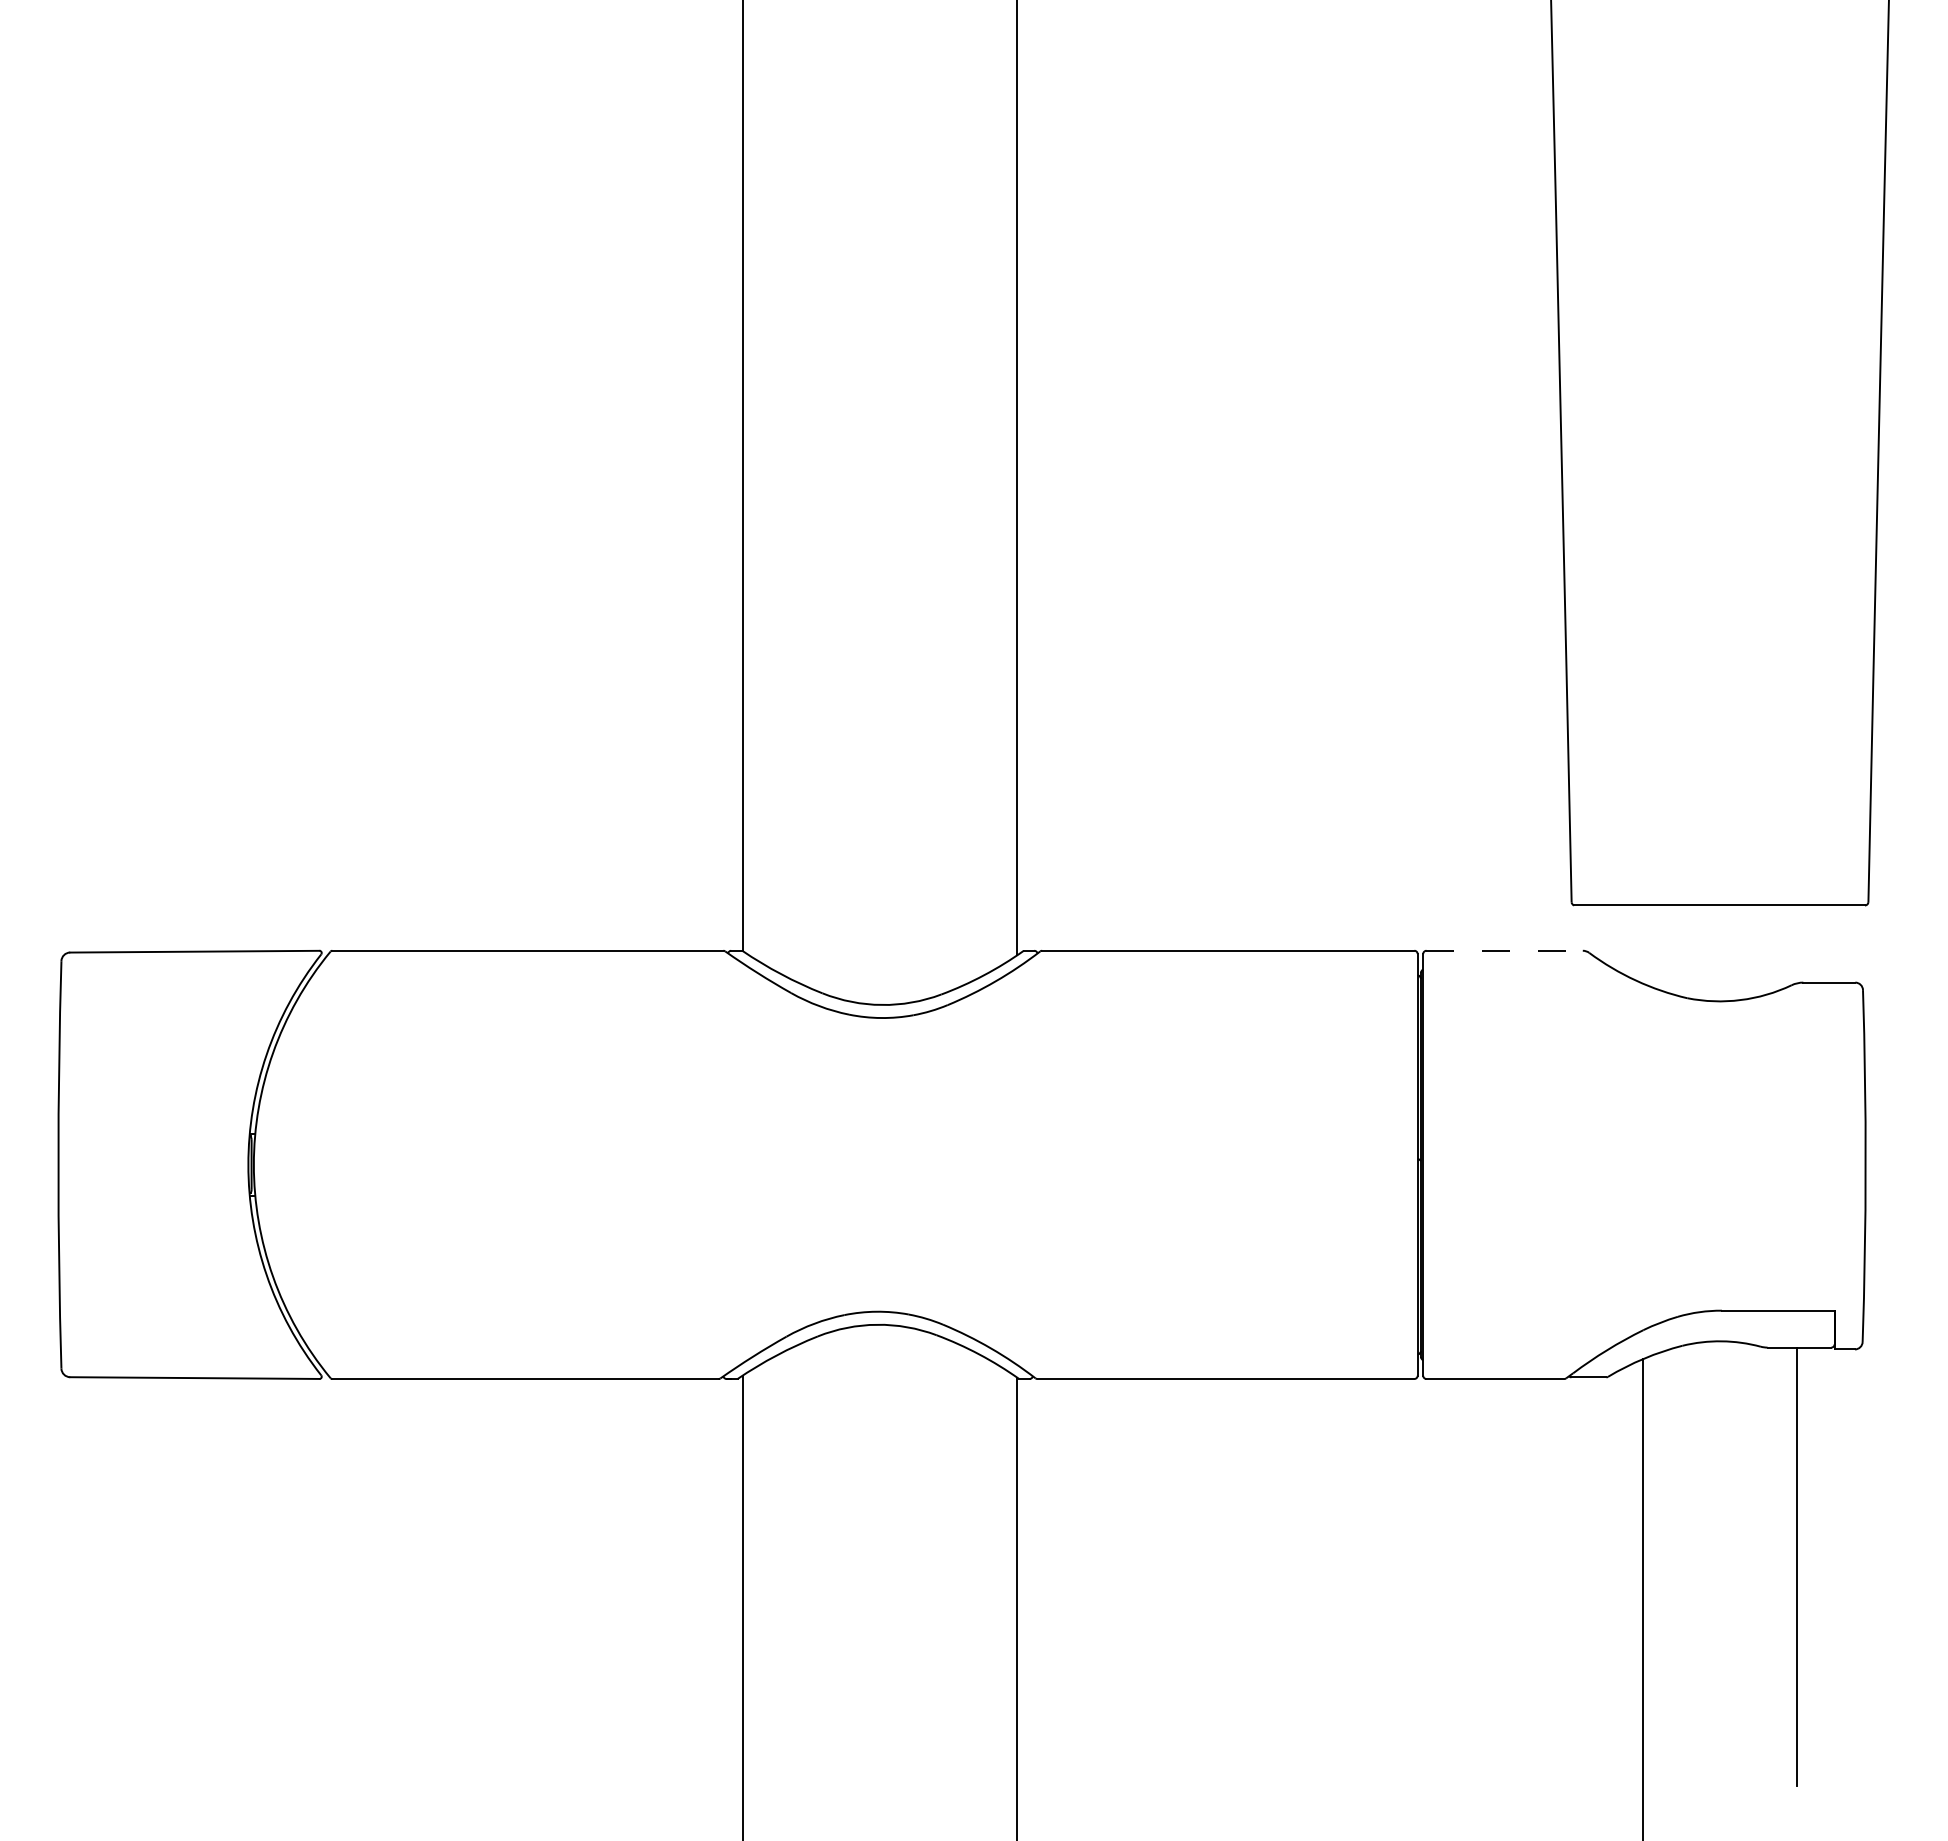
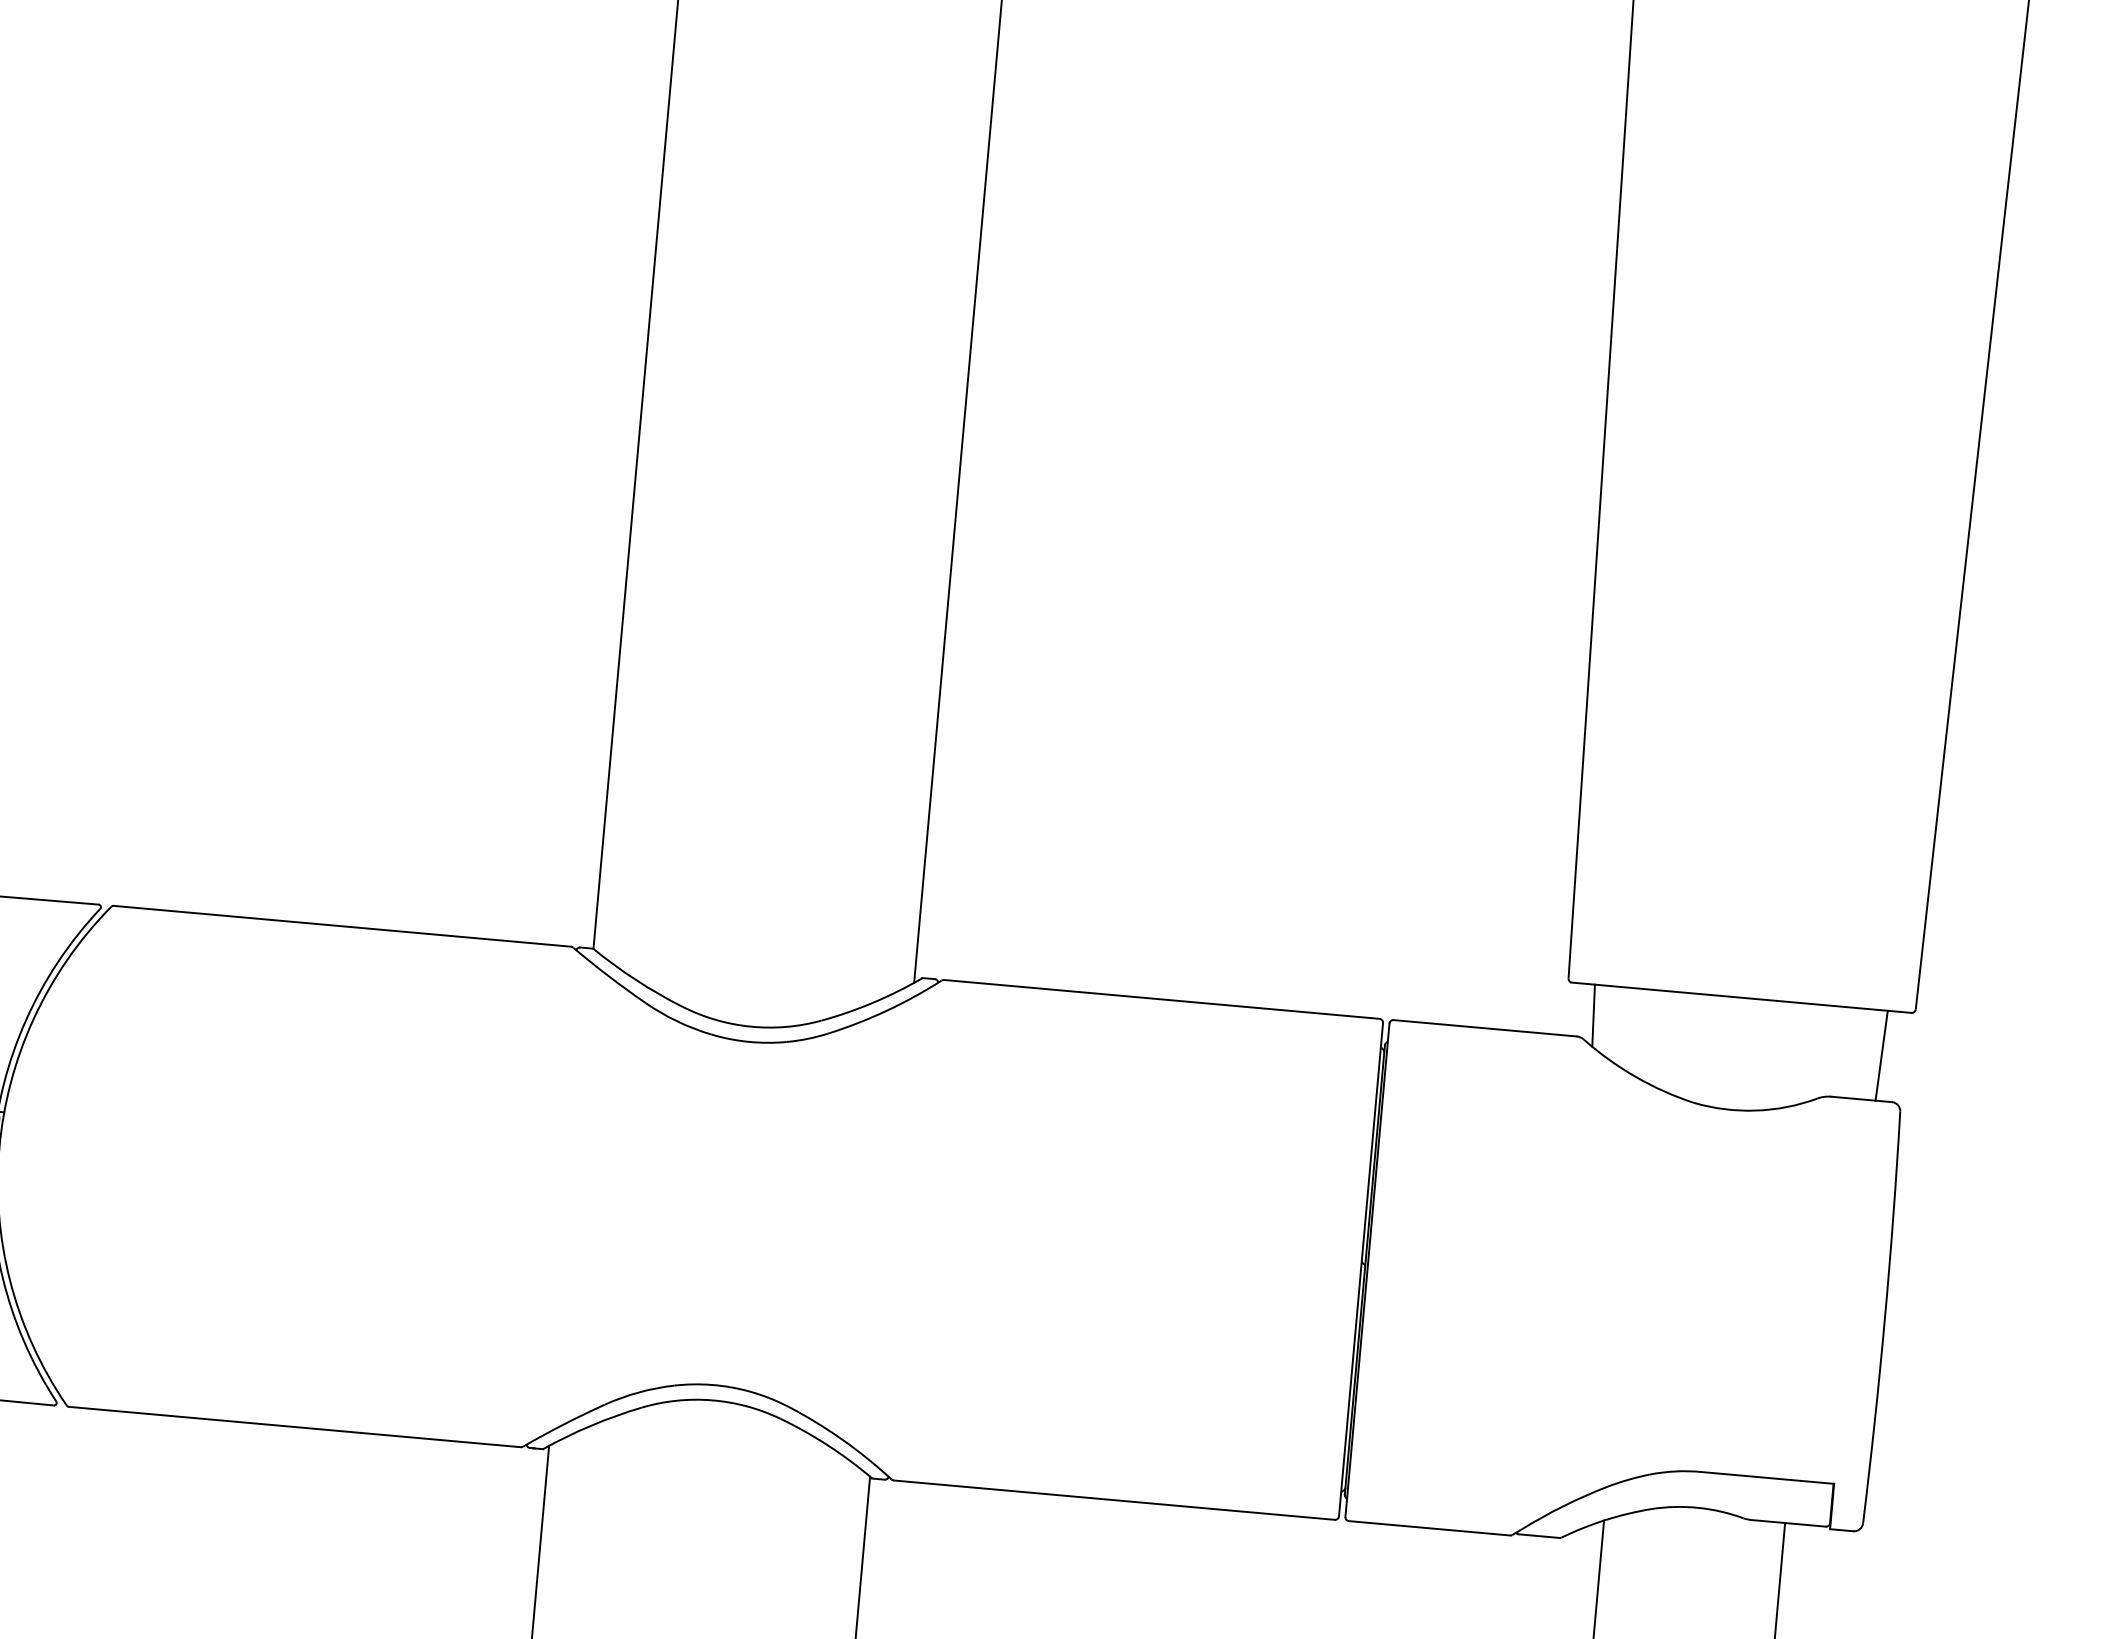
line: (1595, 931) -> (1593, 1015), added
line: (1842, 943) -> (1881, 1055), added
line: (1505, 950) -> (1486, 1028), dashed -> solid

